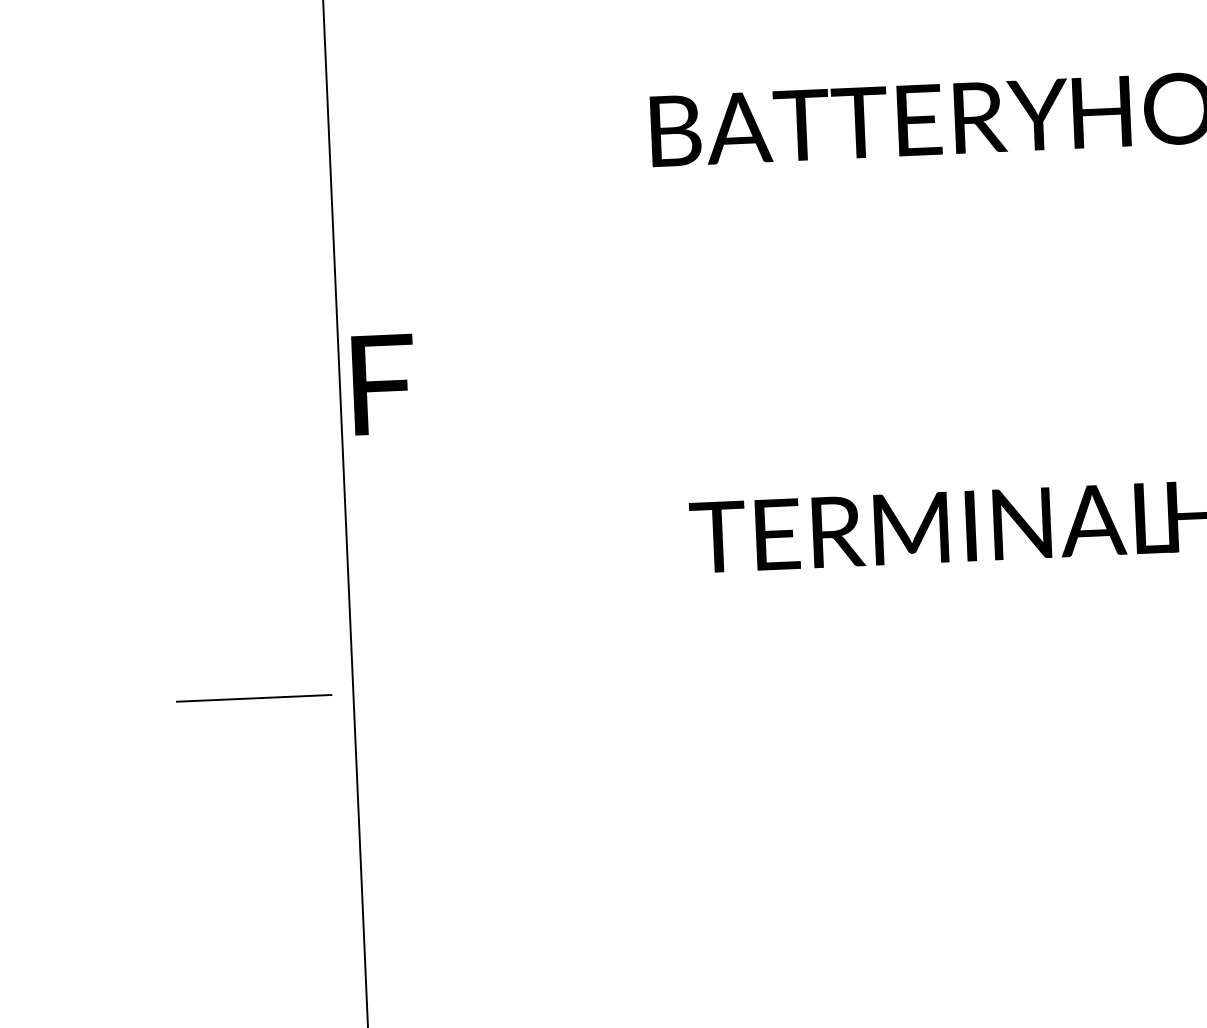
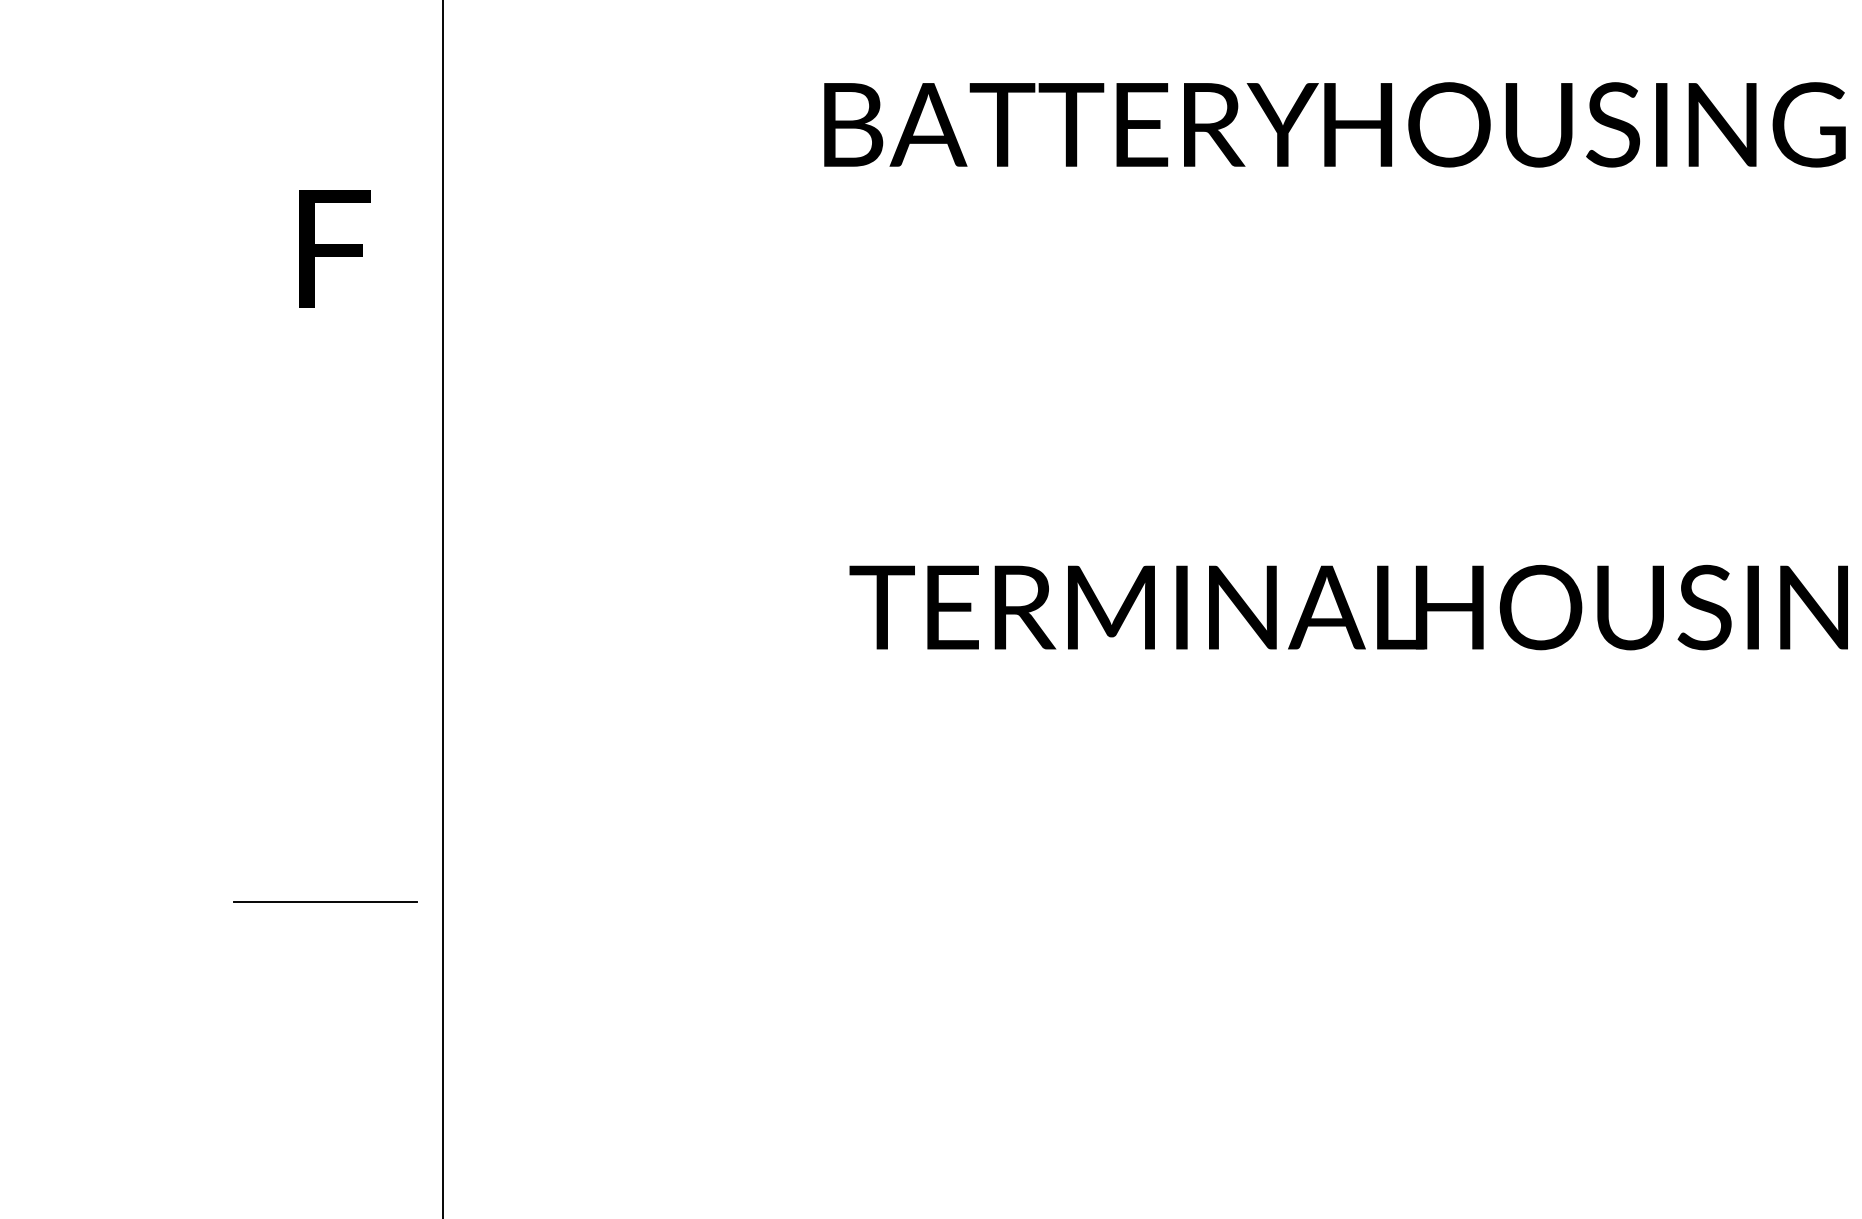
text: (383, 384) -> (334, 248), moved
line: (254, 697) -> (325, 901), moved

